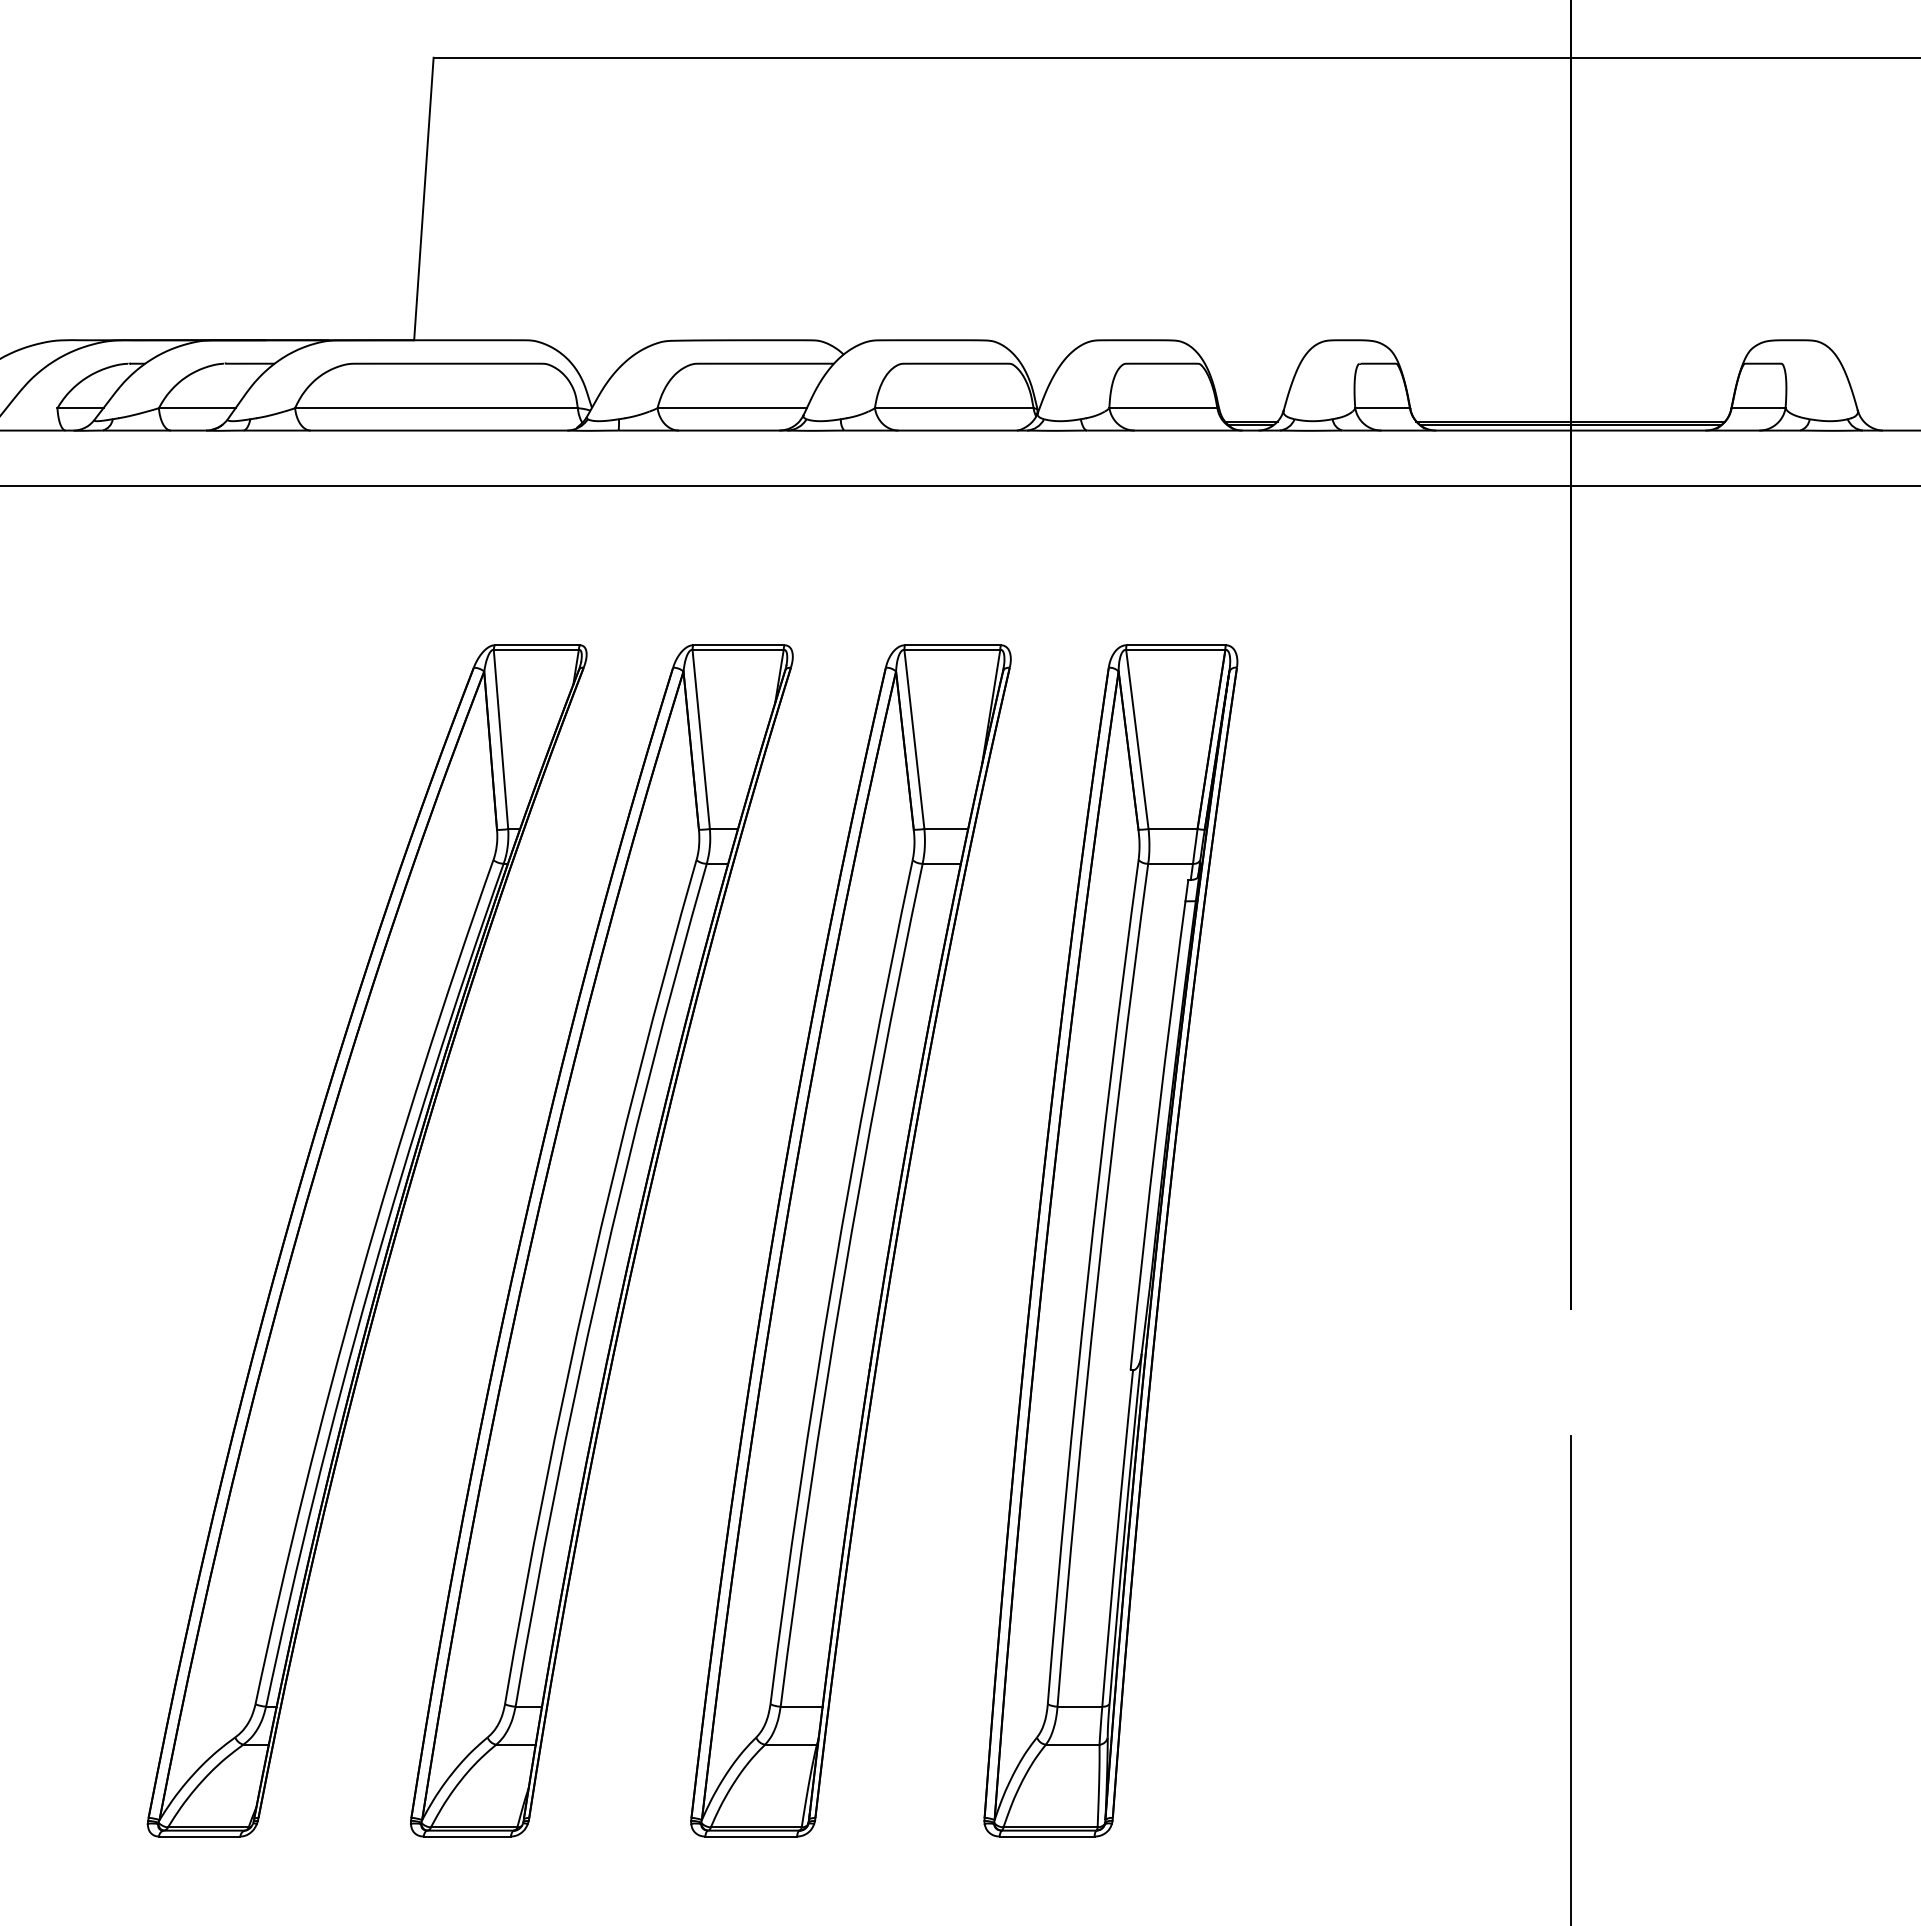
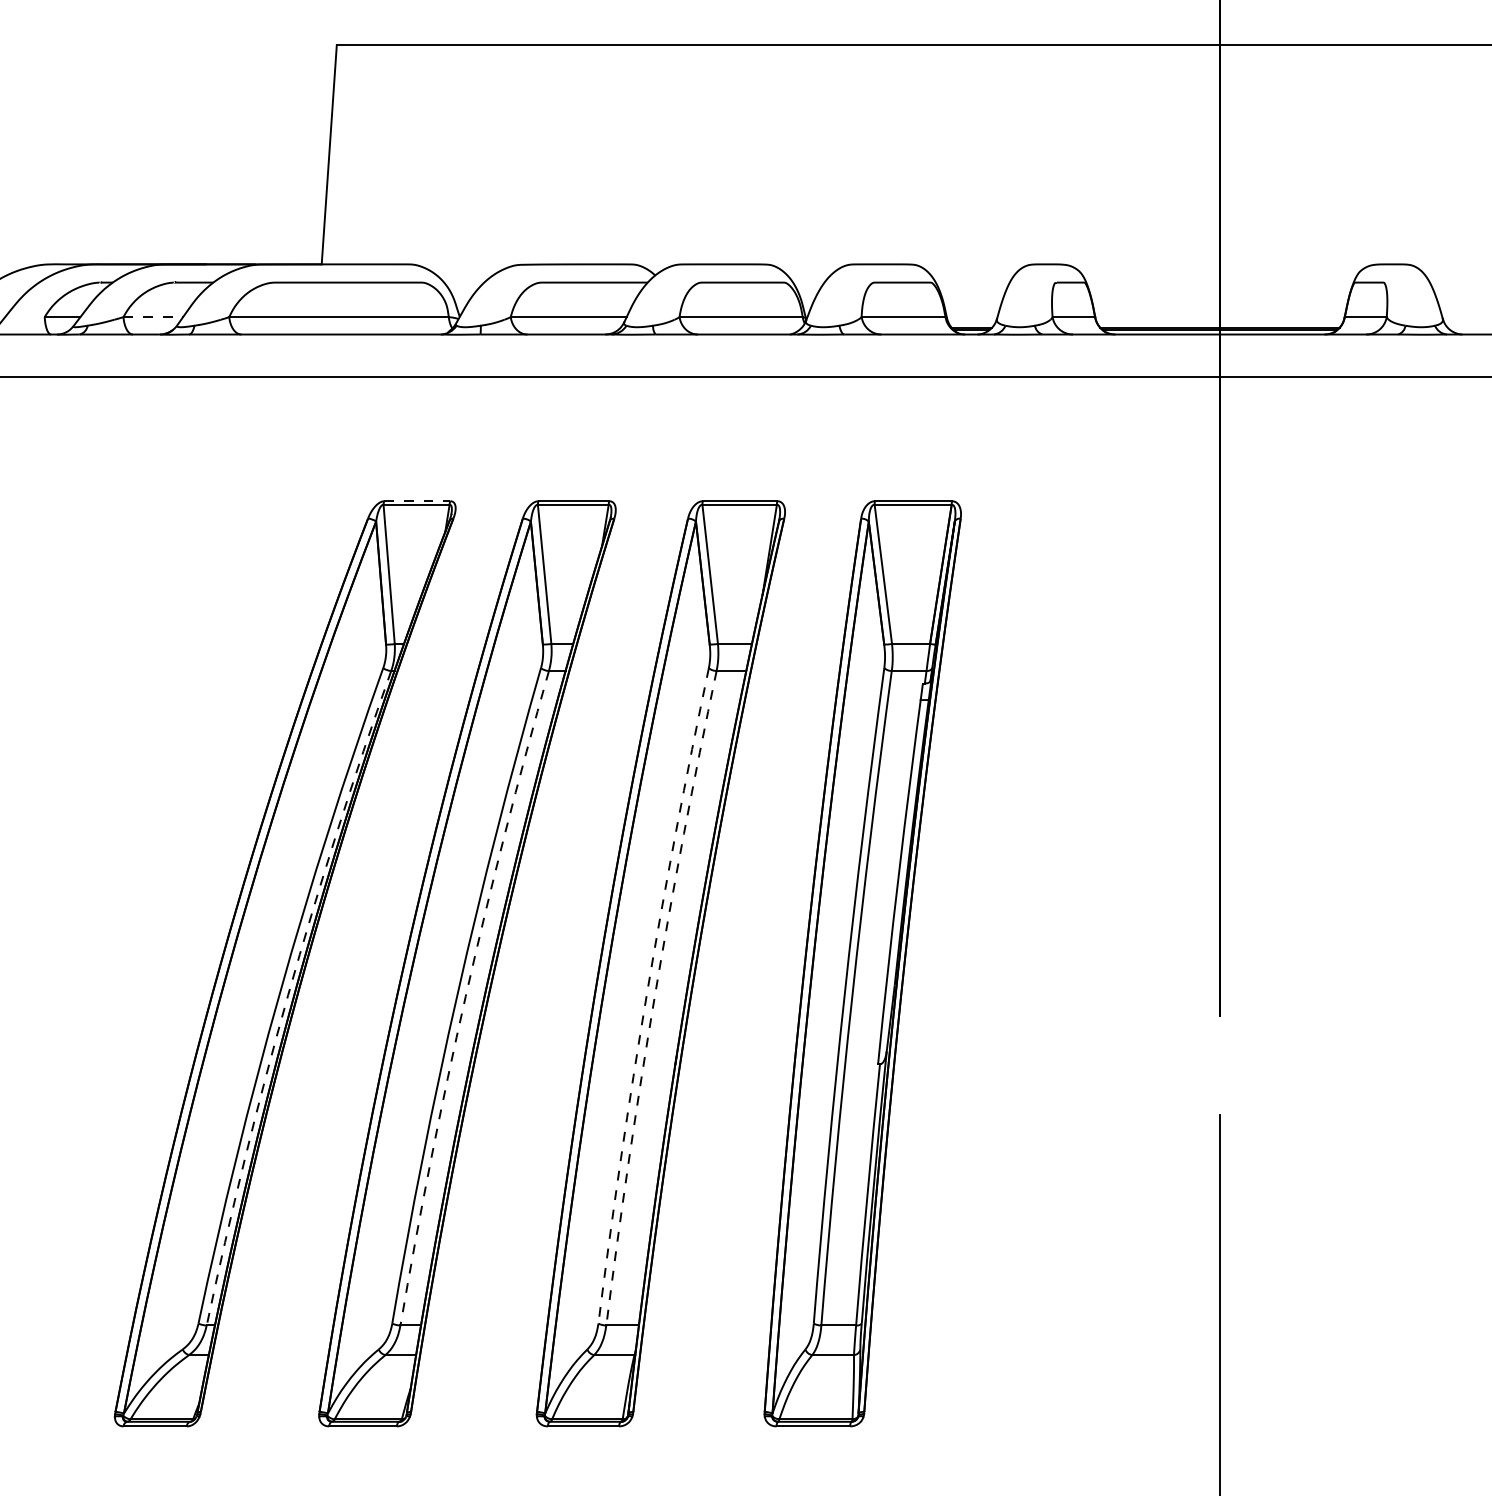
line: (197, 408) -> (153, 317), solid -> dashed
line: (537, 645) -> (417, 501), solid -> dashed
arc: (832, 1280) -> (646, 994), solid -> dashed
arc: (370, 1281) -> (287, 995), solid -> dashed
arc: (599, 1282) -> (465, 996), solid -> dashed
arc: (842, 1283) -> (654, 996), solid -> dashed

